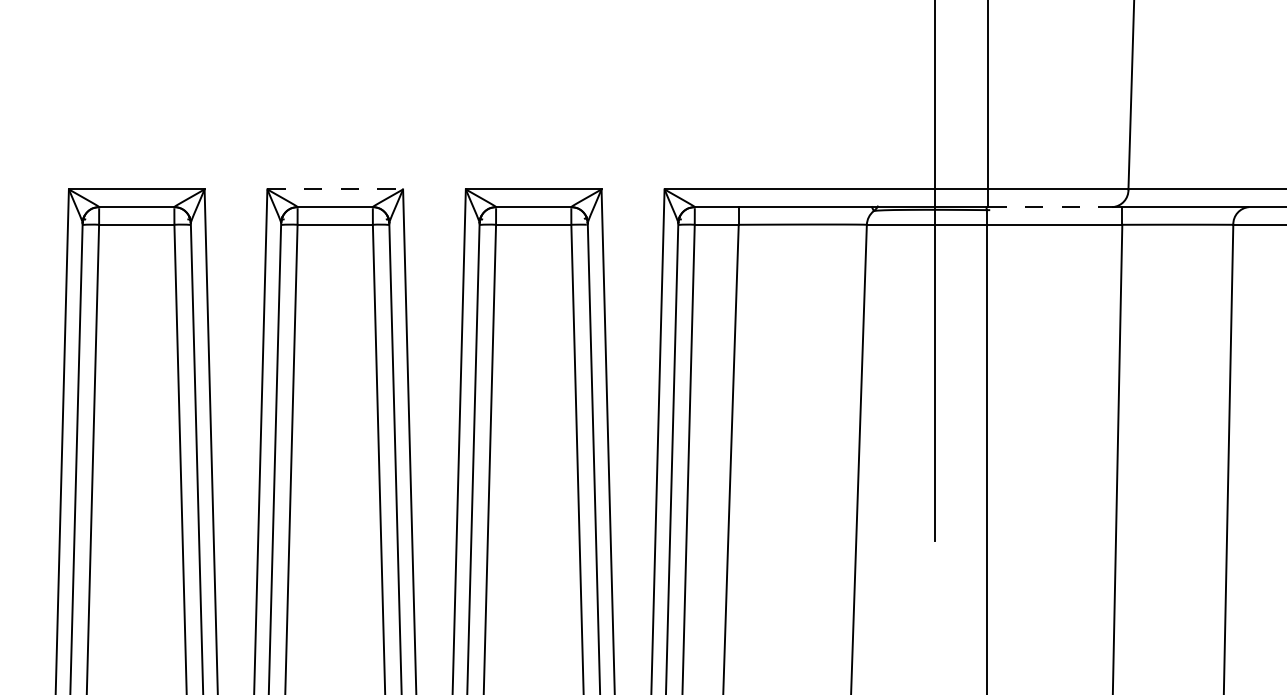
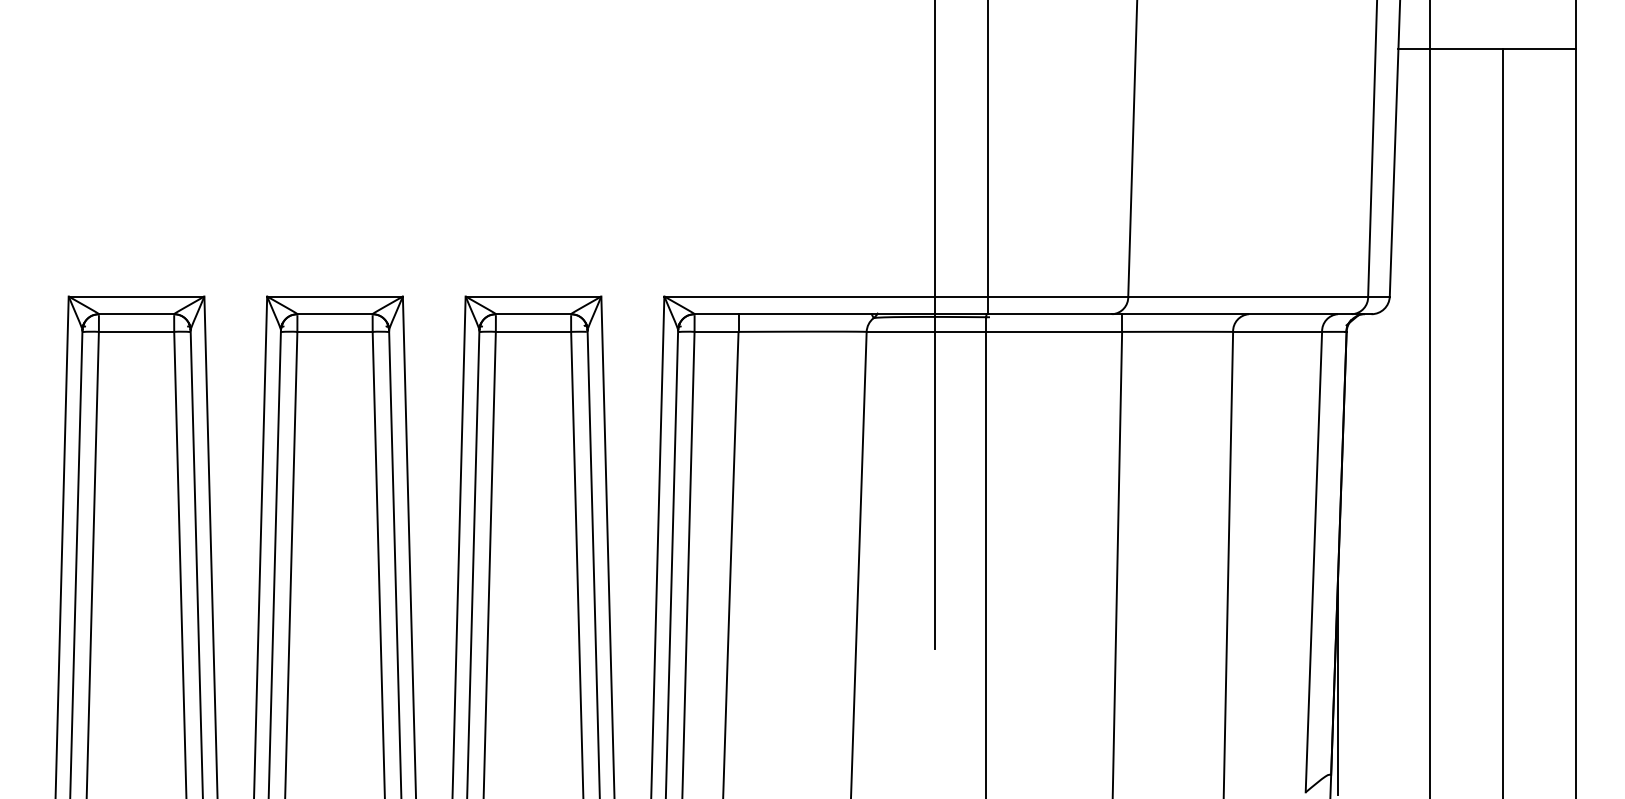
line: (335, 189) -> (335, 296), dashed -> solid
line: (1050, 207) -> (1050, 314), dashed -> solid

